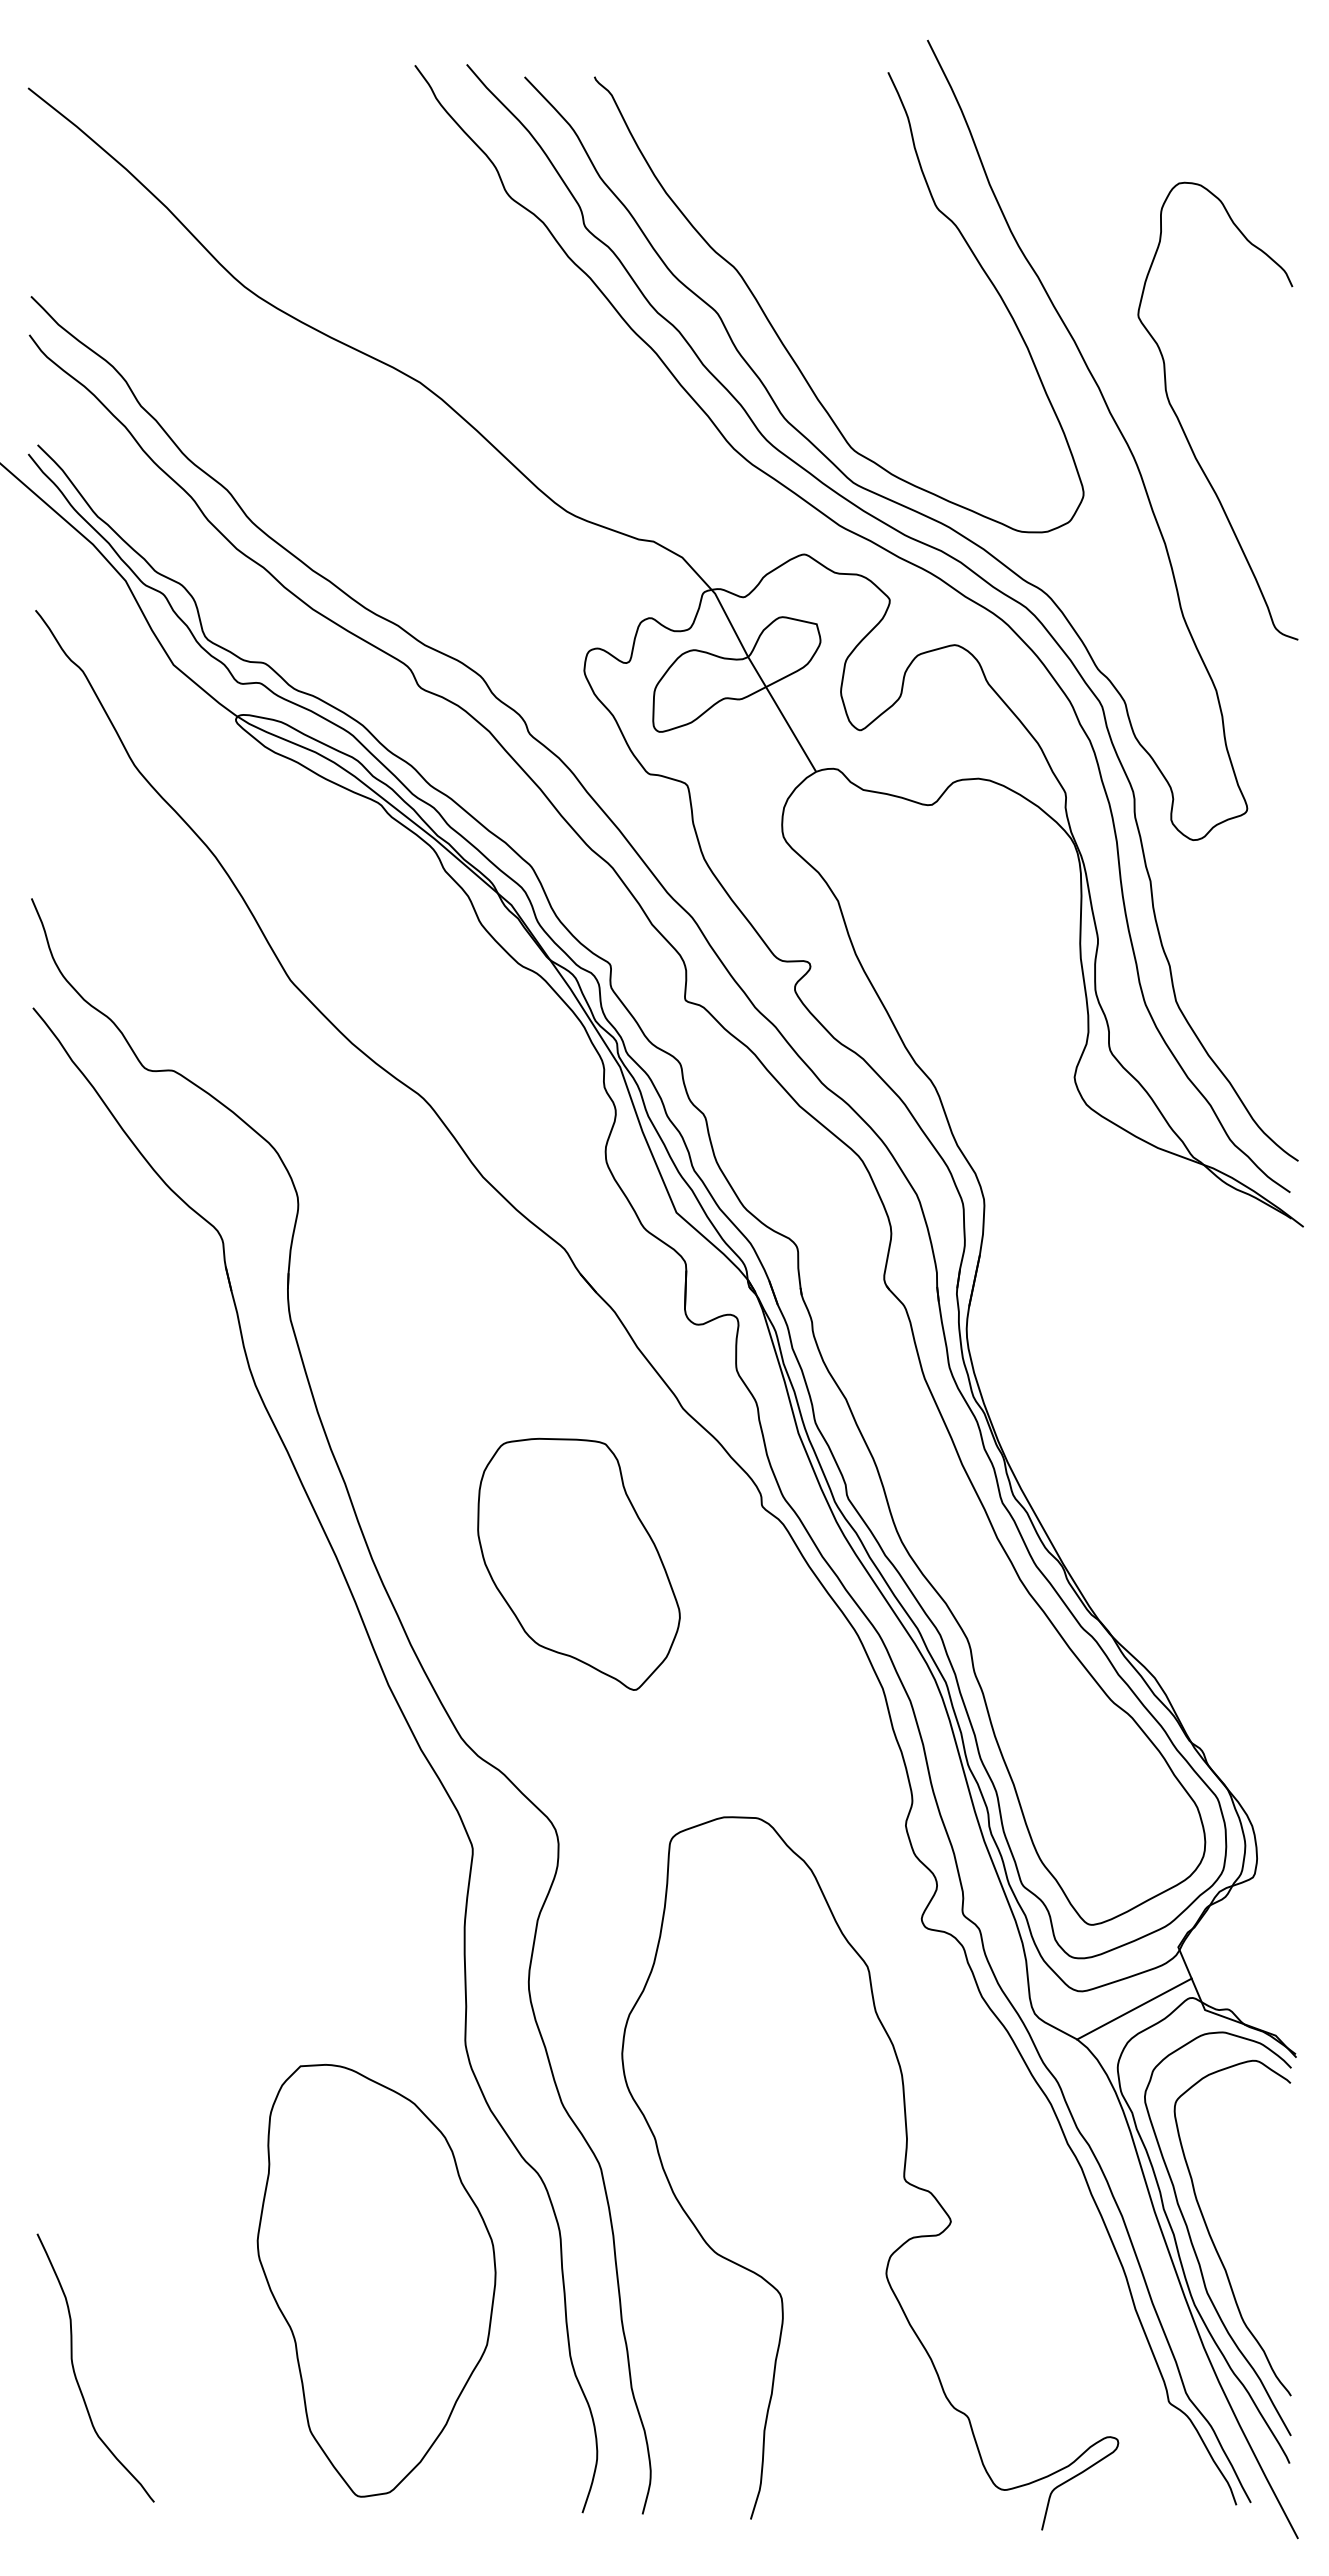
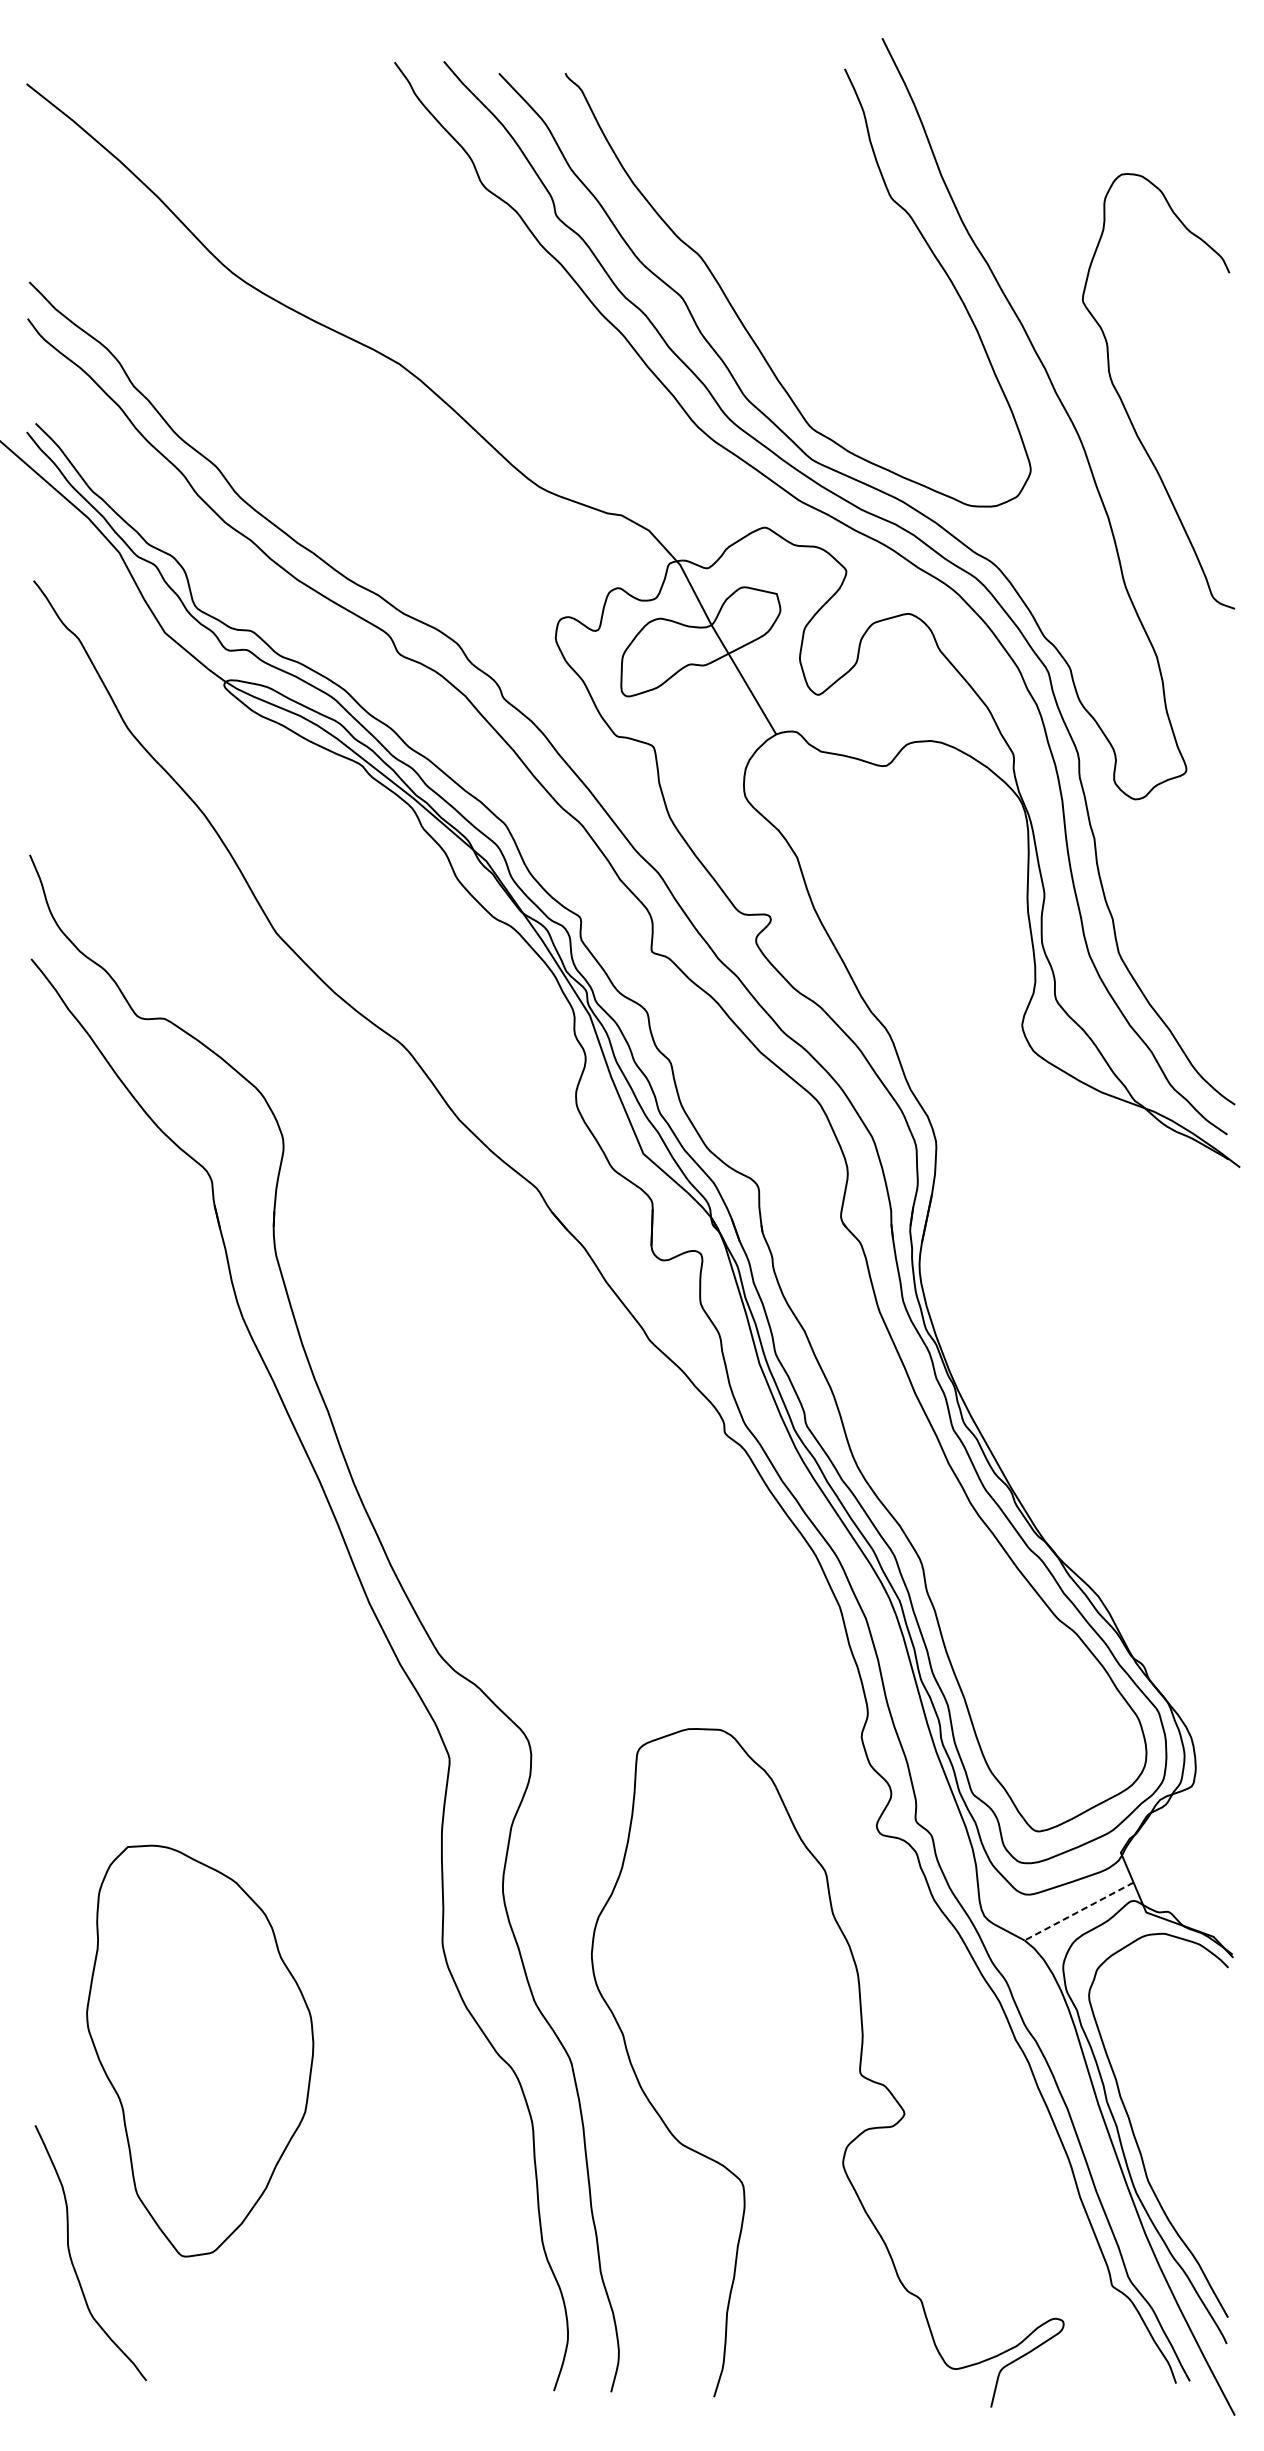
part: (578, 1563) -> (550, 1487), removed
line: (1134, 2009) -> (1079, 1911), solid -> dashed
curve: (1210, 2233) -> (1151, 2125), removed
part: (376, 2280) -> (200, 2050), moved

